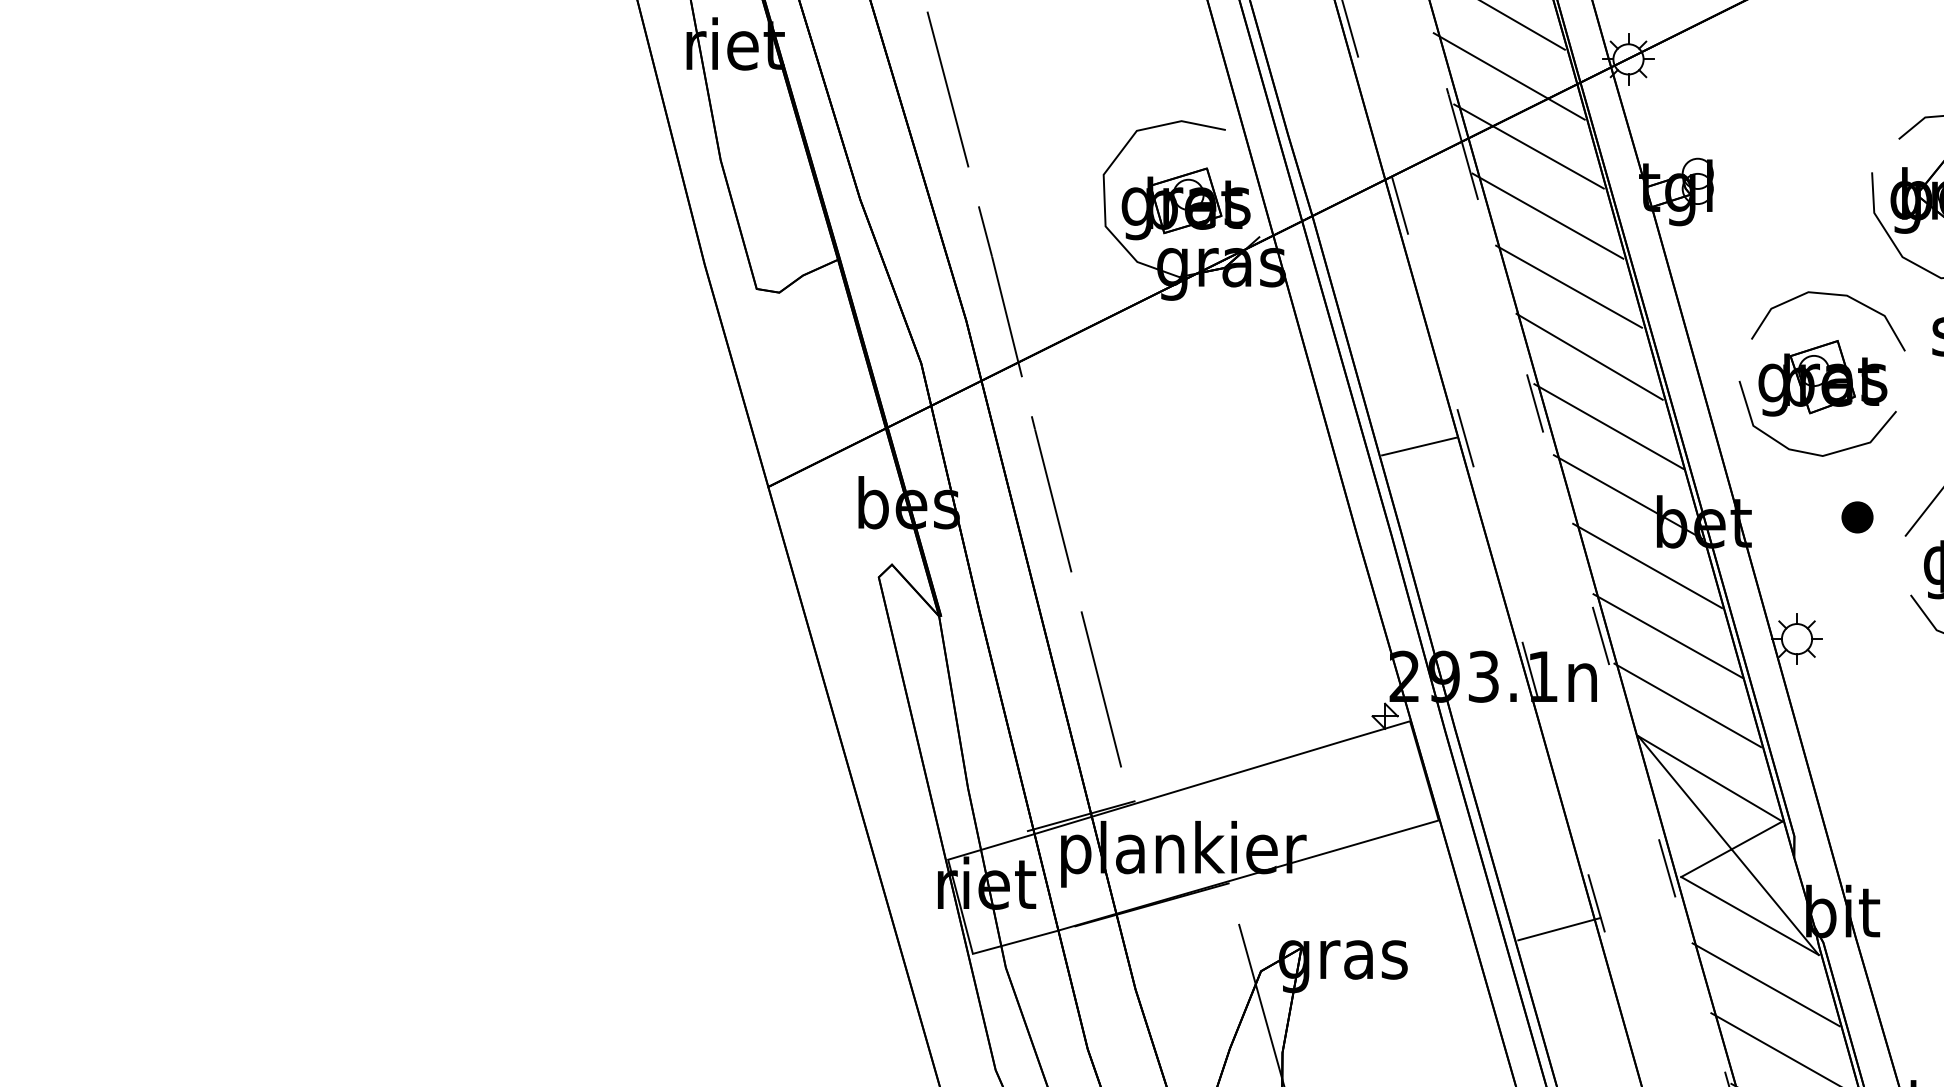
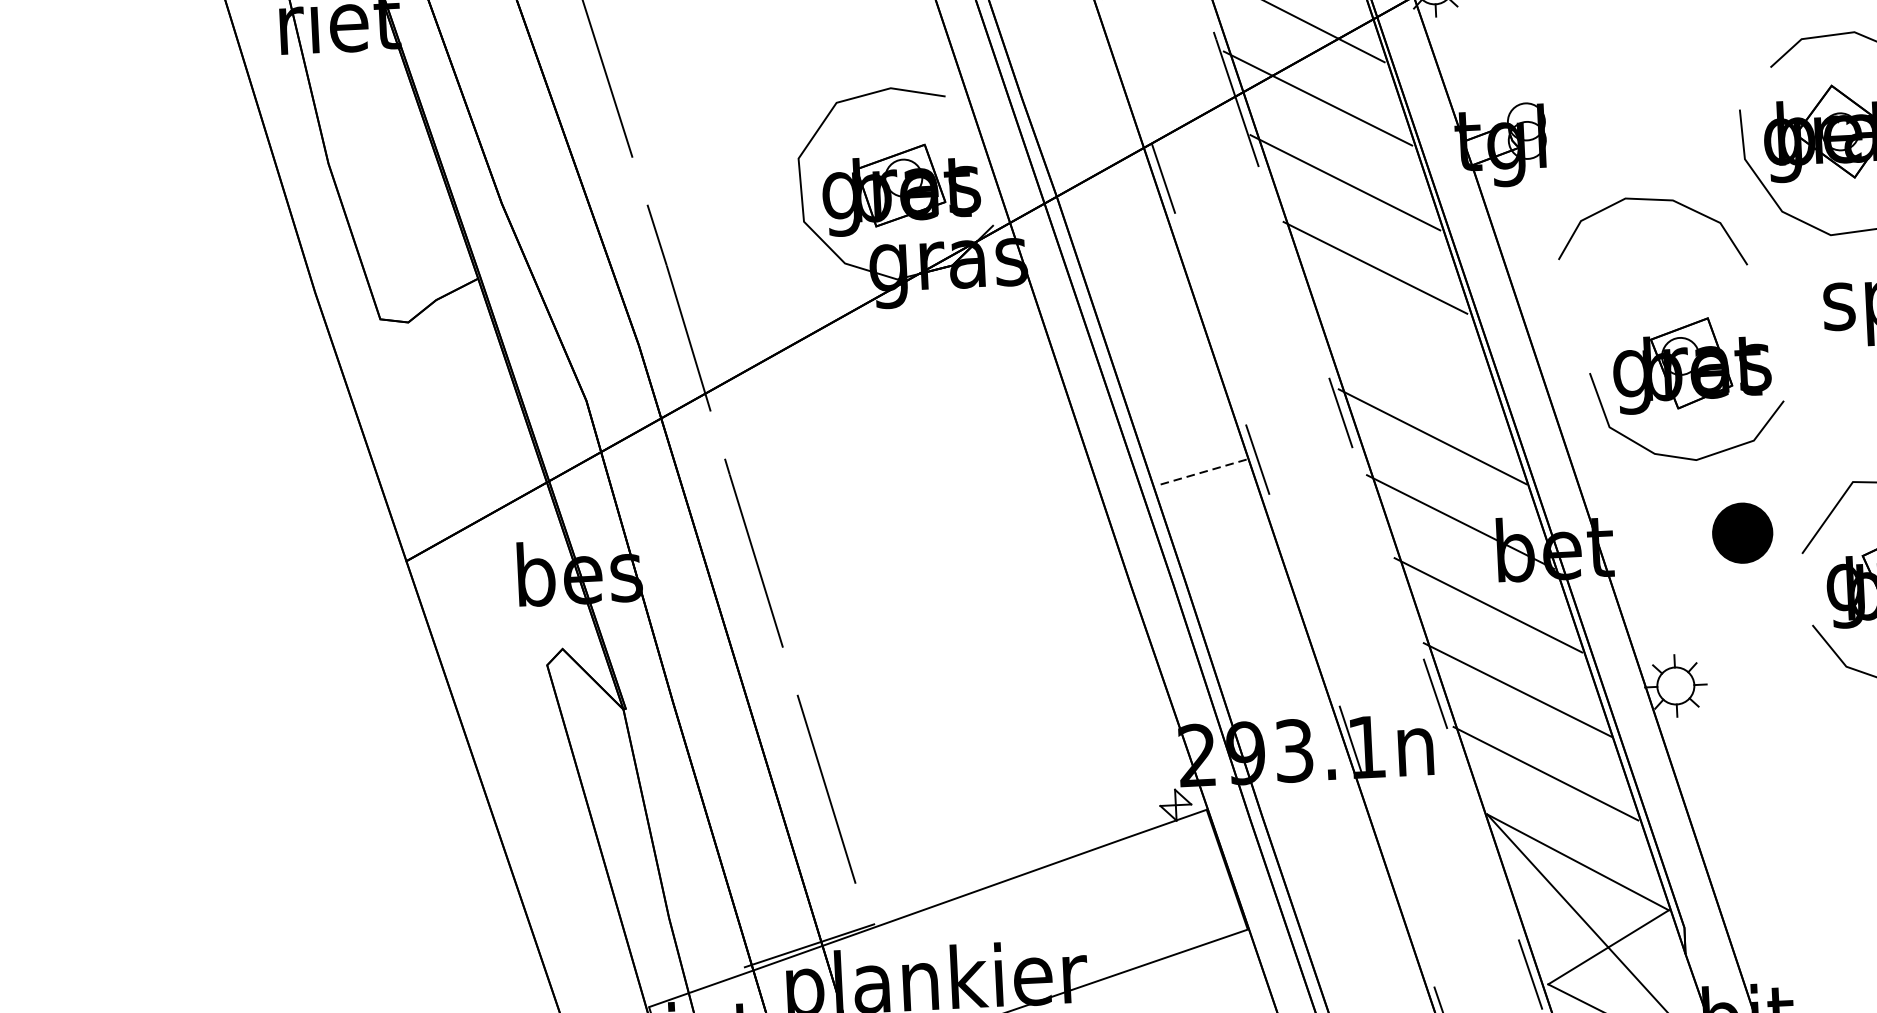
curve: (1830, 295) -> (1652, 201), moved
line: (1589, 356) -> (1404, 352), removed
line: (1418, 446) -> (1200, 472), solid -> dashed
part: (1857, 517) -> (1742, 533), size x1.6

